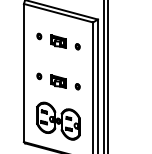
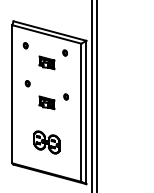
part: (39, 36) -> (25, 45), moved
part: (77, 46) -> (64, 52), moved
part: (39, 76) -> (27, 83), moved
part: (77, 86) -> (65, 96), moved
part: (58, 121) -> (46, 142), size x0.6

